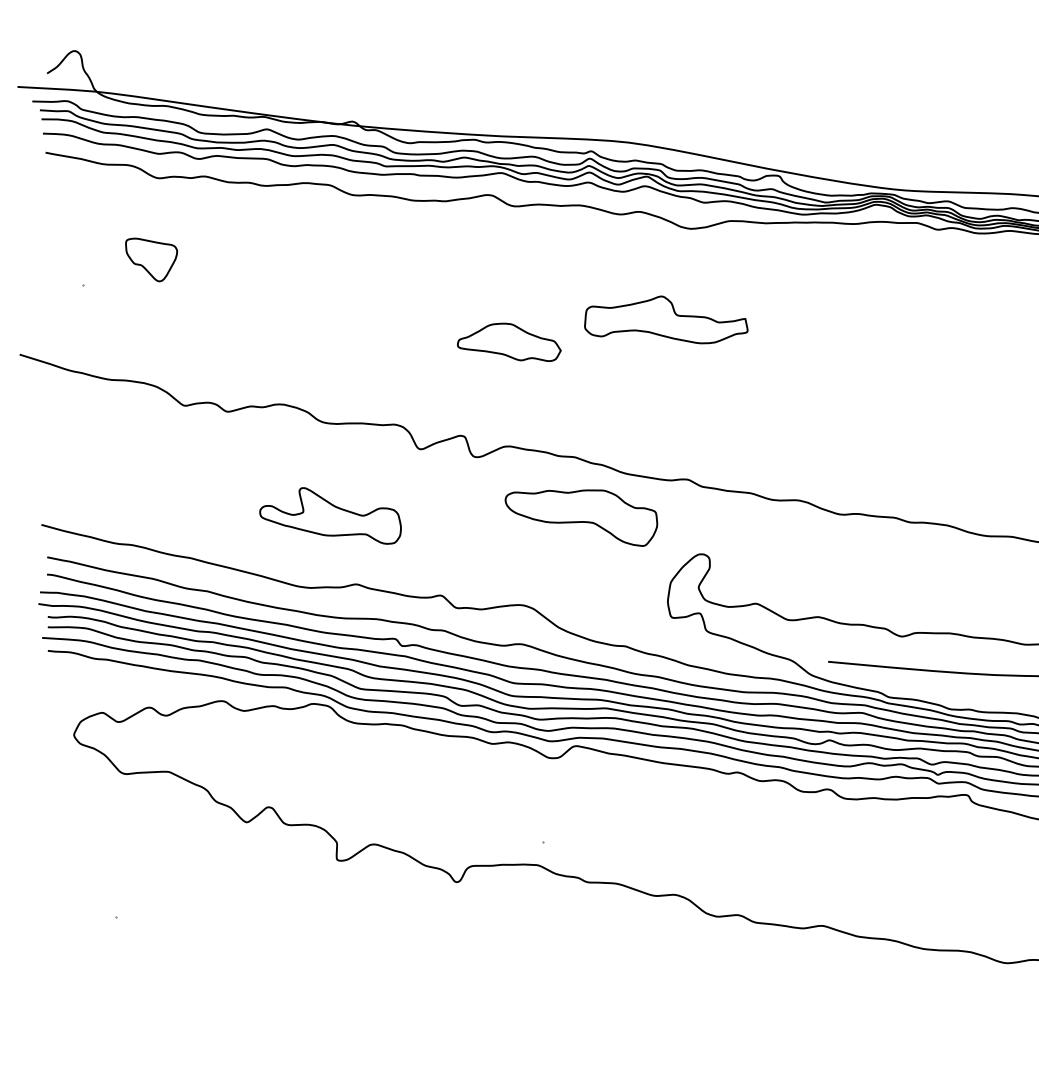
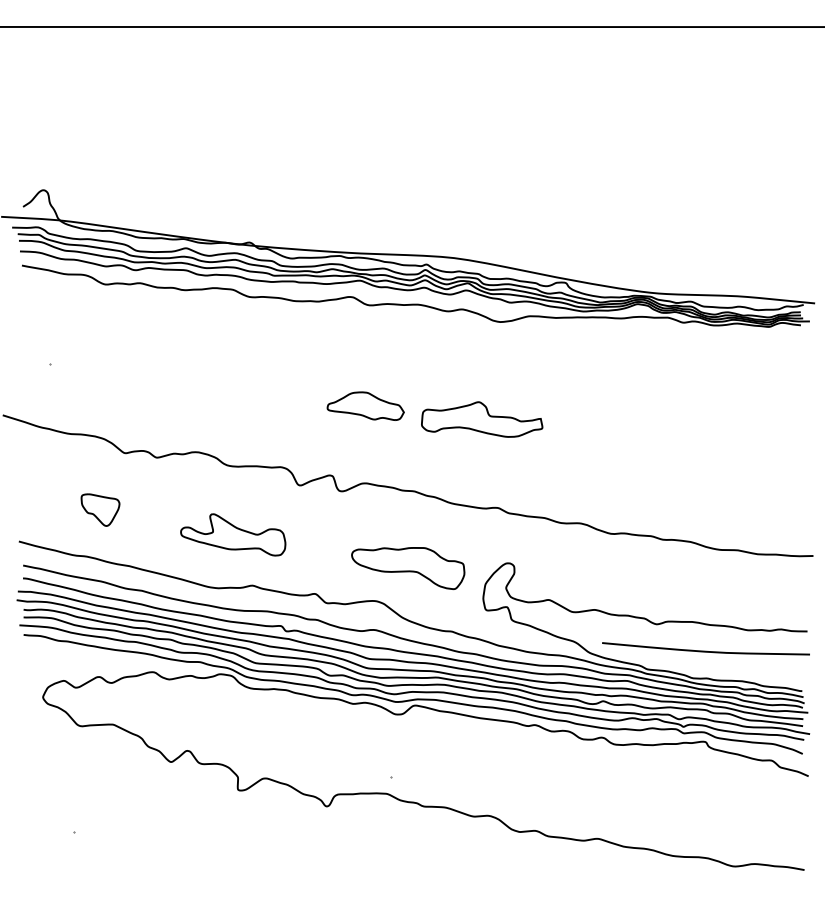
part: (151, 259) -> (100, 509), moved
part: (666, 319) -> (482, 419), moved
part: (581, 518) -> (408, 568), moved

